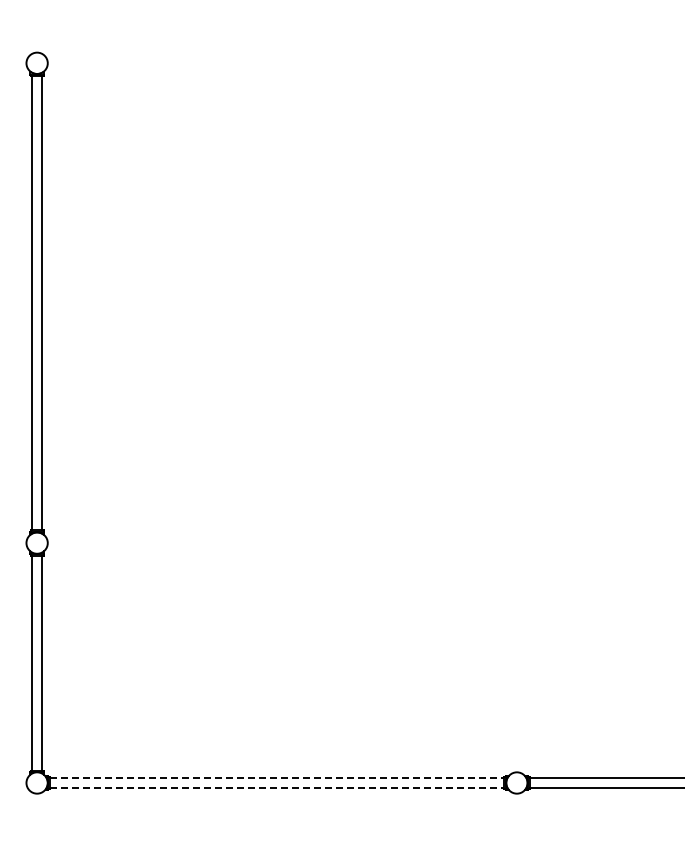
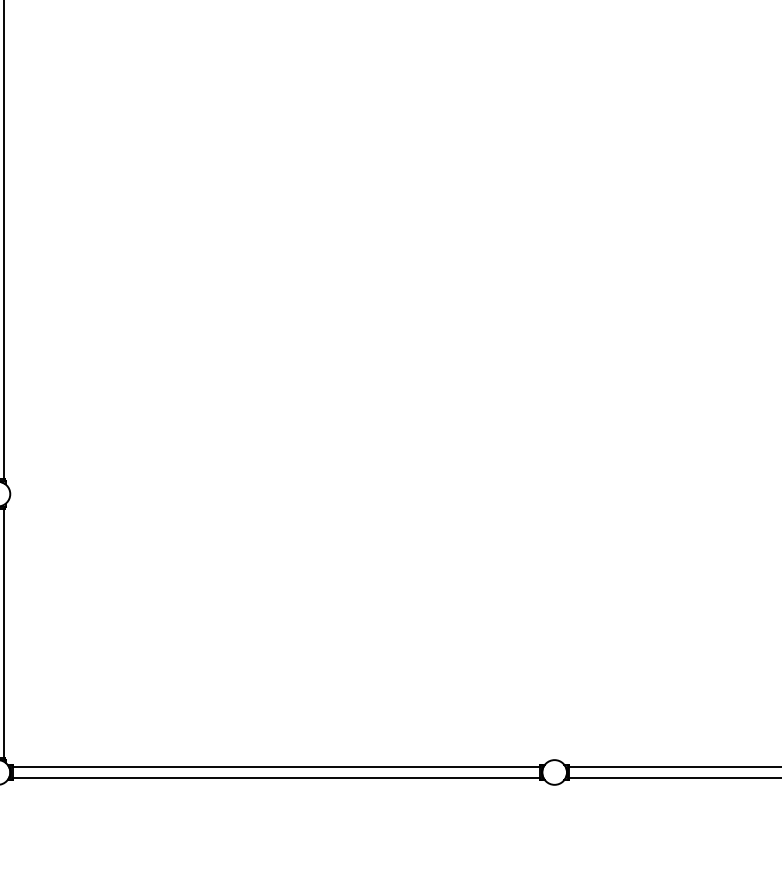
line: (277, 777) -> (276, 766), dashed -> solid
line: (277, 788) -> (276, 778), dashed -> solid

